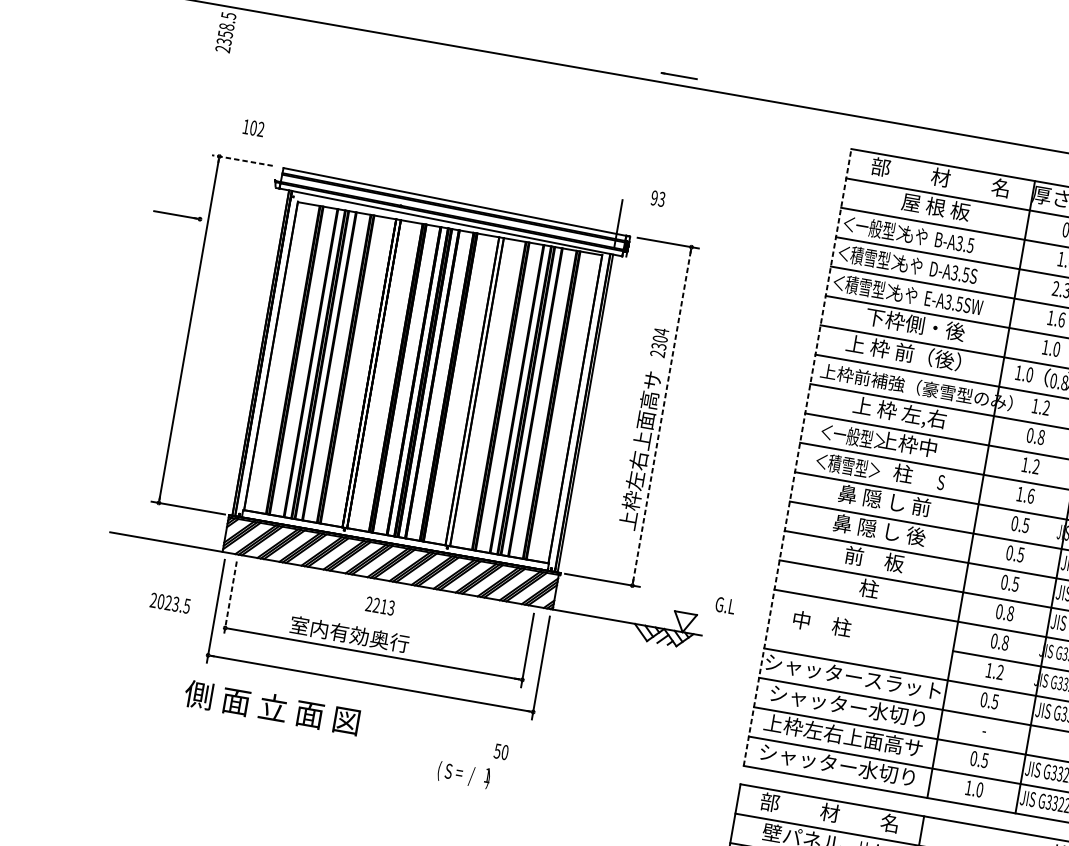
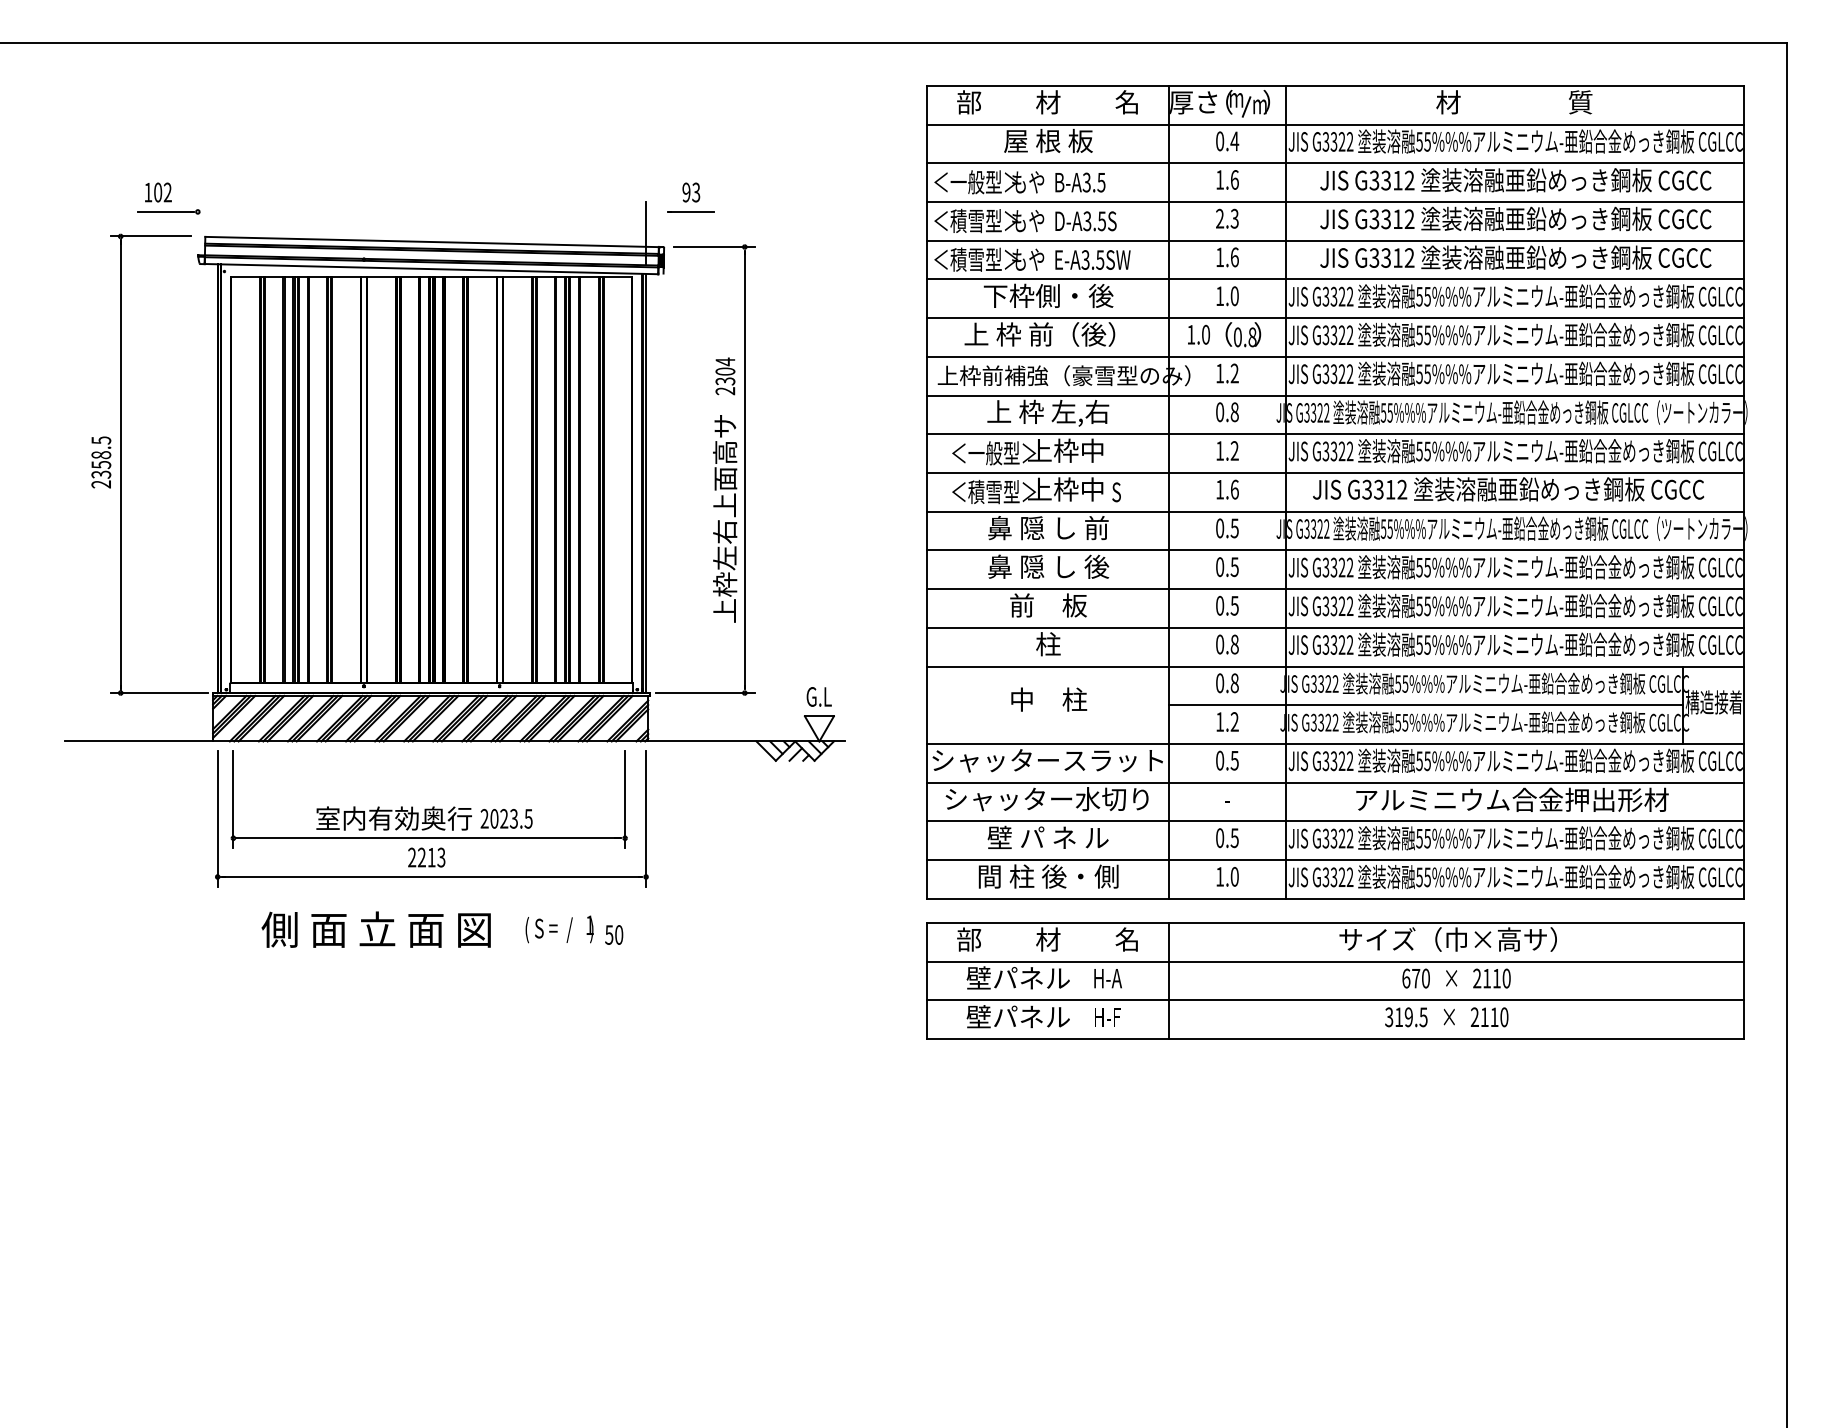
text: (225, 32) -> (101, 462), moved
line: (678, 75) -> (690, 211), moved
line: (241, 160) -> (150, 236), dashed -> solid
part: (177, 214) -> (168, 211), moved
line: (661, 415) -> (744, 469), dashed -> solid
line: (797, 457) -> (927, 492), dashed -> solid
text: (902, 473) -> (1065, 489), 柱 -> 上枠中
line: (230, 598) -> (233, 799), dashed -> solid
text: (170, 603) -> (506, 818), moved
text: (724, 605) -> (818, 696), moved
text: (380, 606) -> (426, 857), moved
text: (822, 623) -> (1049, 699), moved
text: (271, 707) -> (375, 929), moved
text: (842, 735) -> (1047, 837), 上枠左右上面高サ -> 壁 パ ネ ル
text: (837, 764) -> (1046, 876), シャッター水切り -> 間 柱 後・側
text: (463, 774) -> (559, 929), moved

